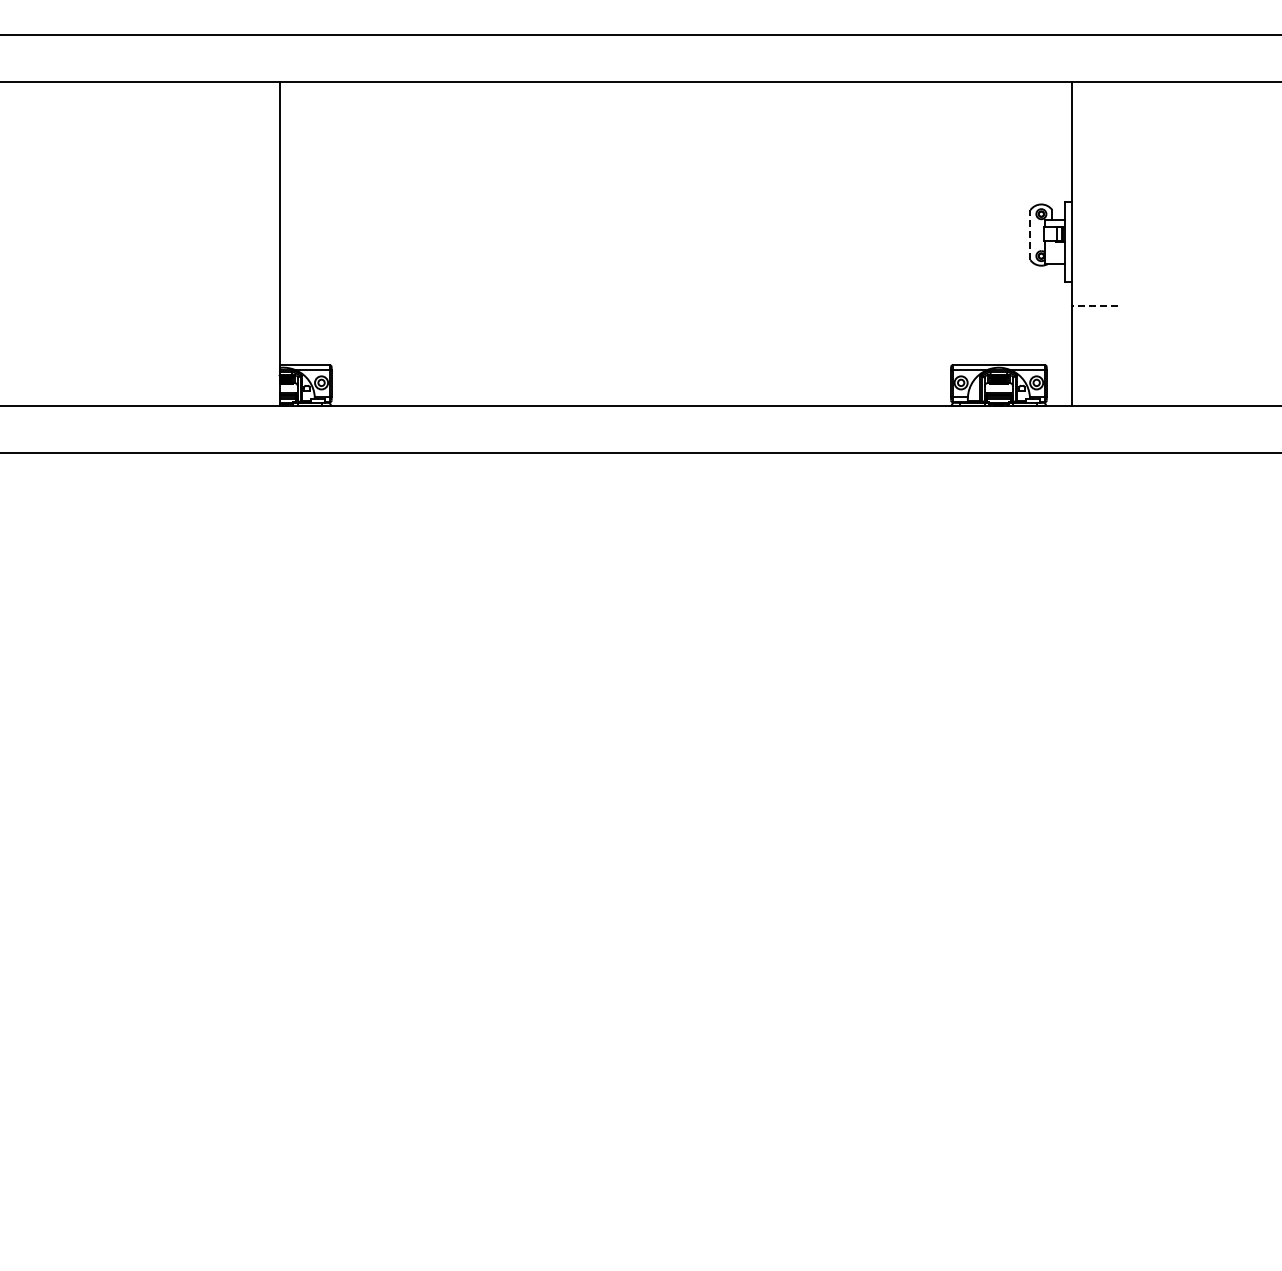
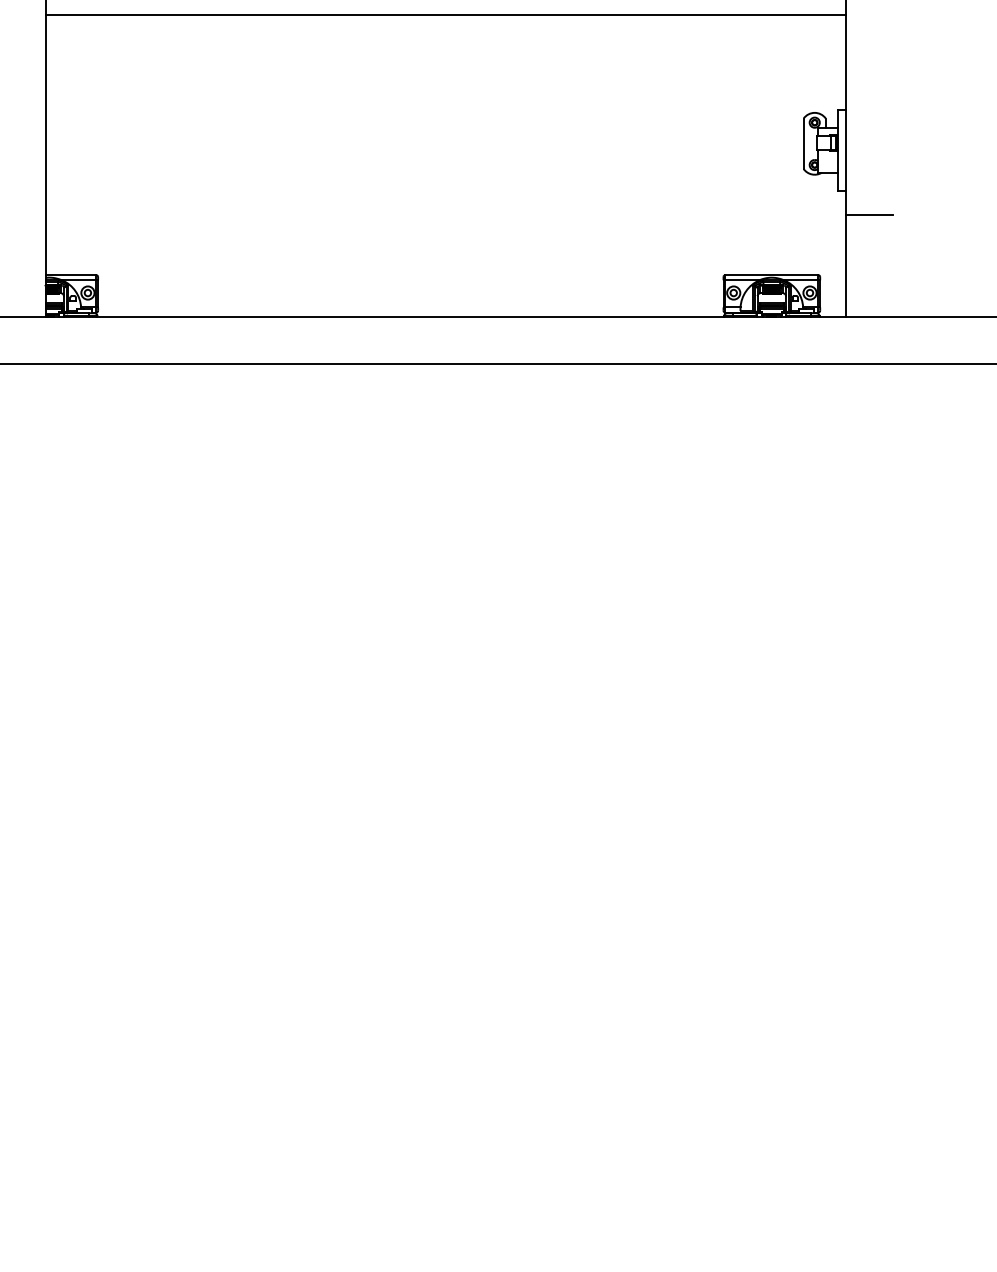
line: (675, 107) -> (445, 14), added
line: (1030, 234) -> (803, 143), dashed -> solid
line: (1094, 305) -> (868, 214), dashed -> solid

